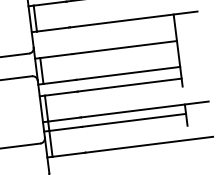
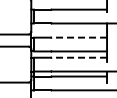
line: (125, 47) -> (79, 37), solid -> dashed
line: (130, 84) -> (79, 57), solid -> dashed

